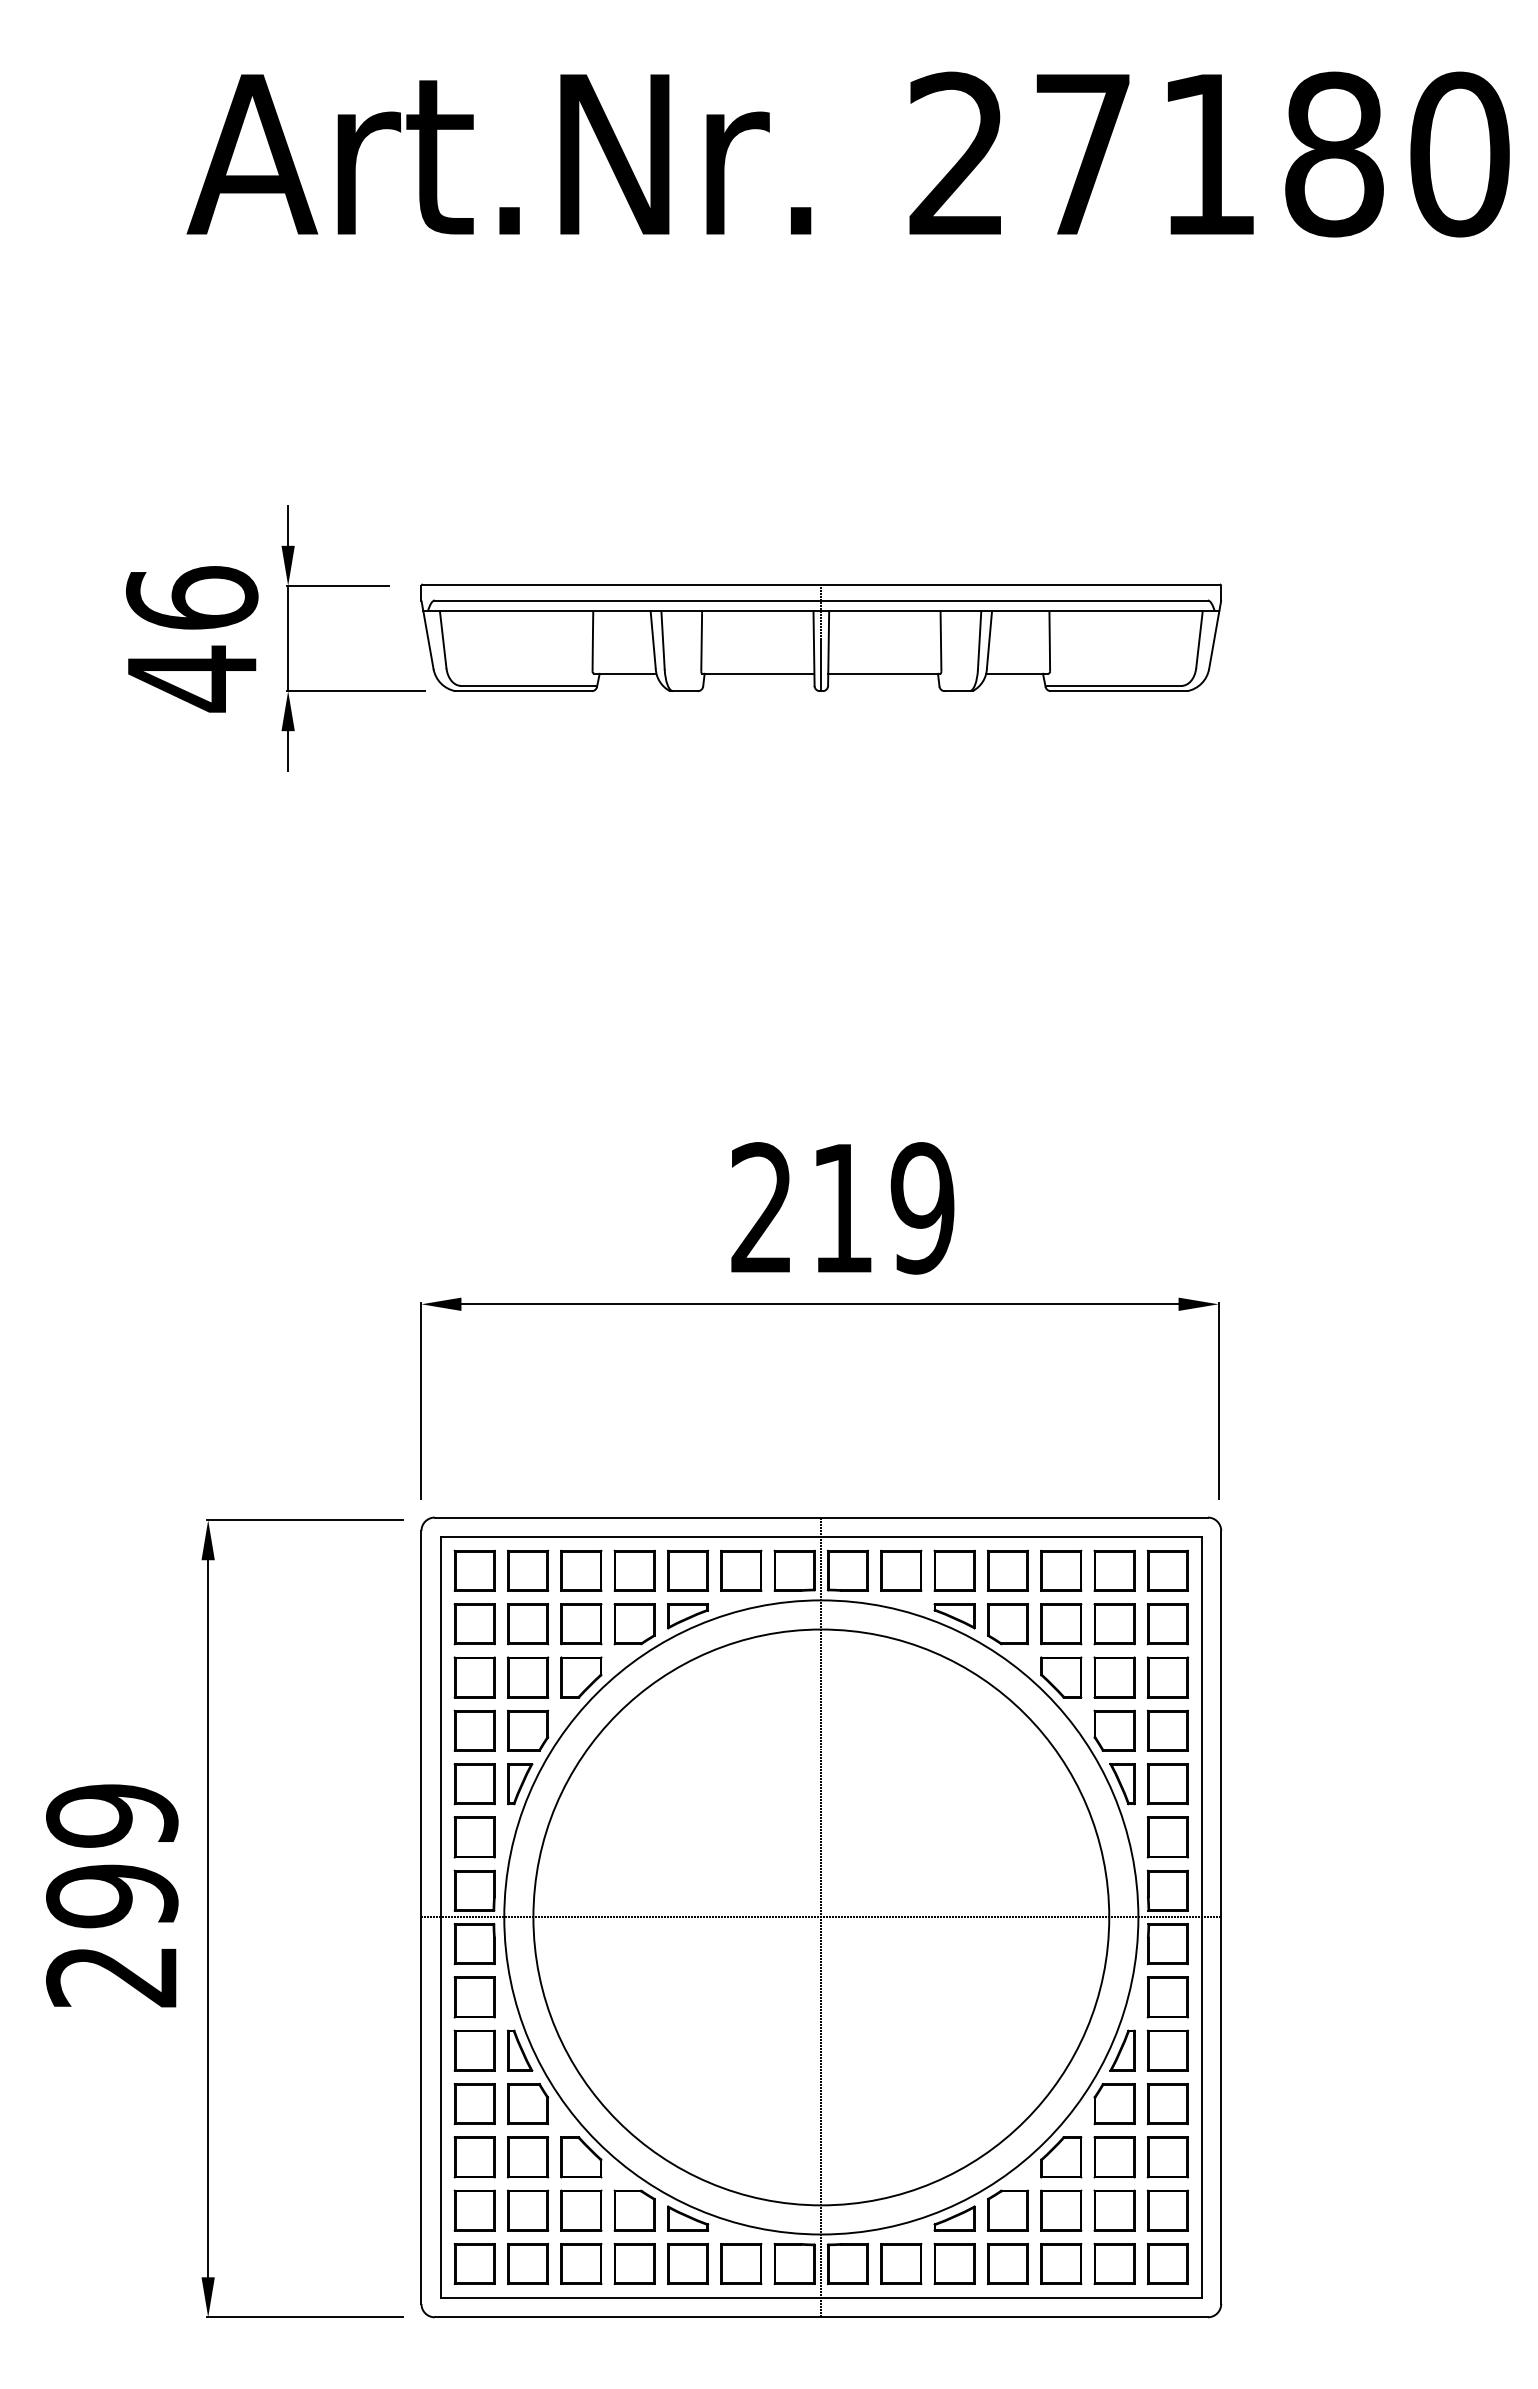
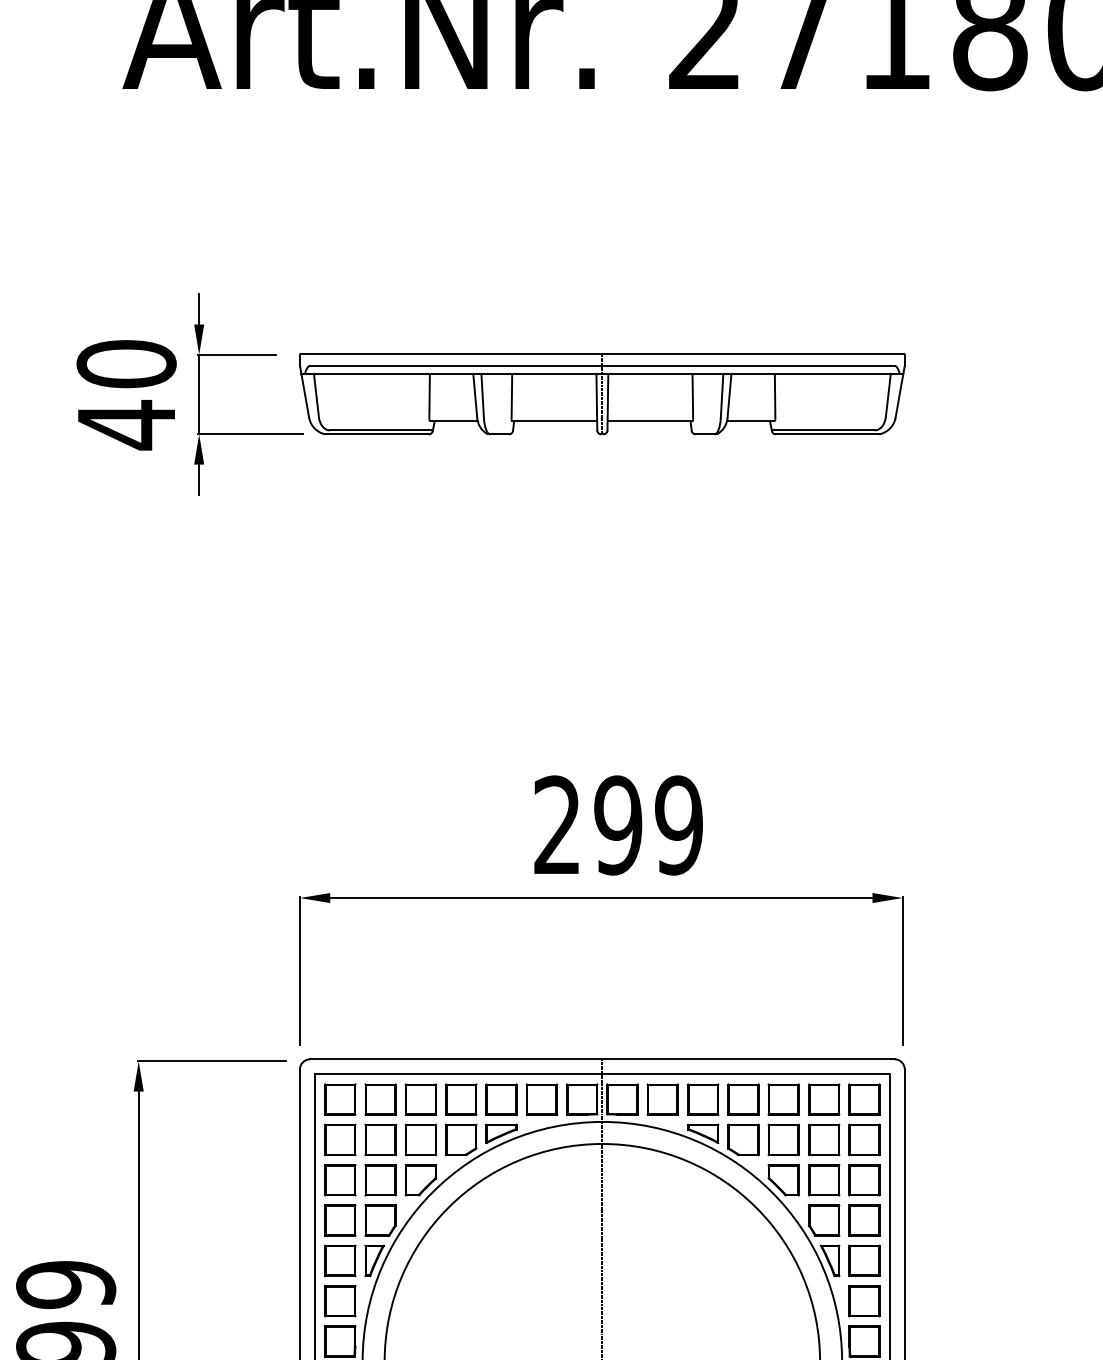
text: (192, 598) -> (126, 364), 46 -> 40
text: (841, 1208) -> (617, 825), 219 -> 299

